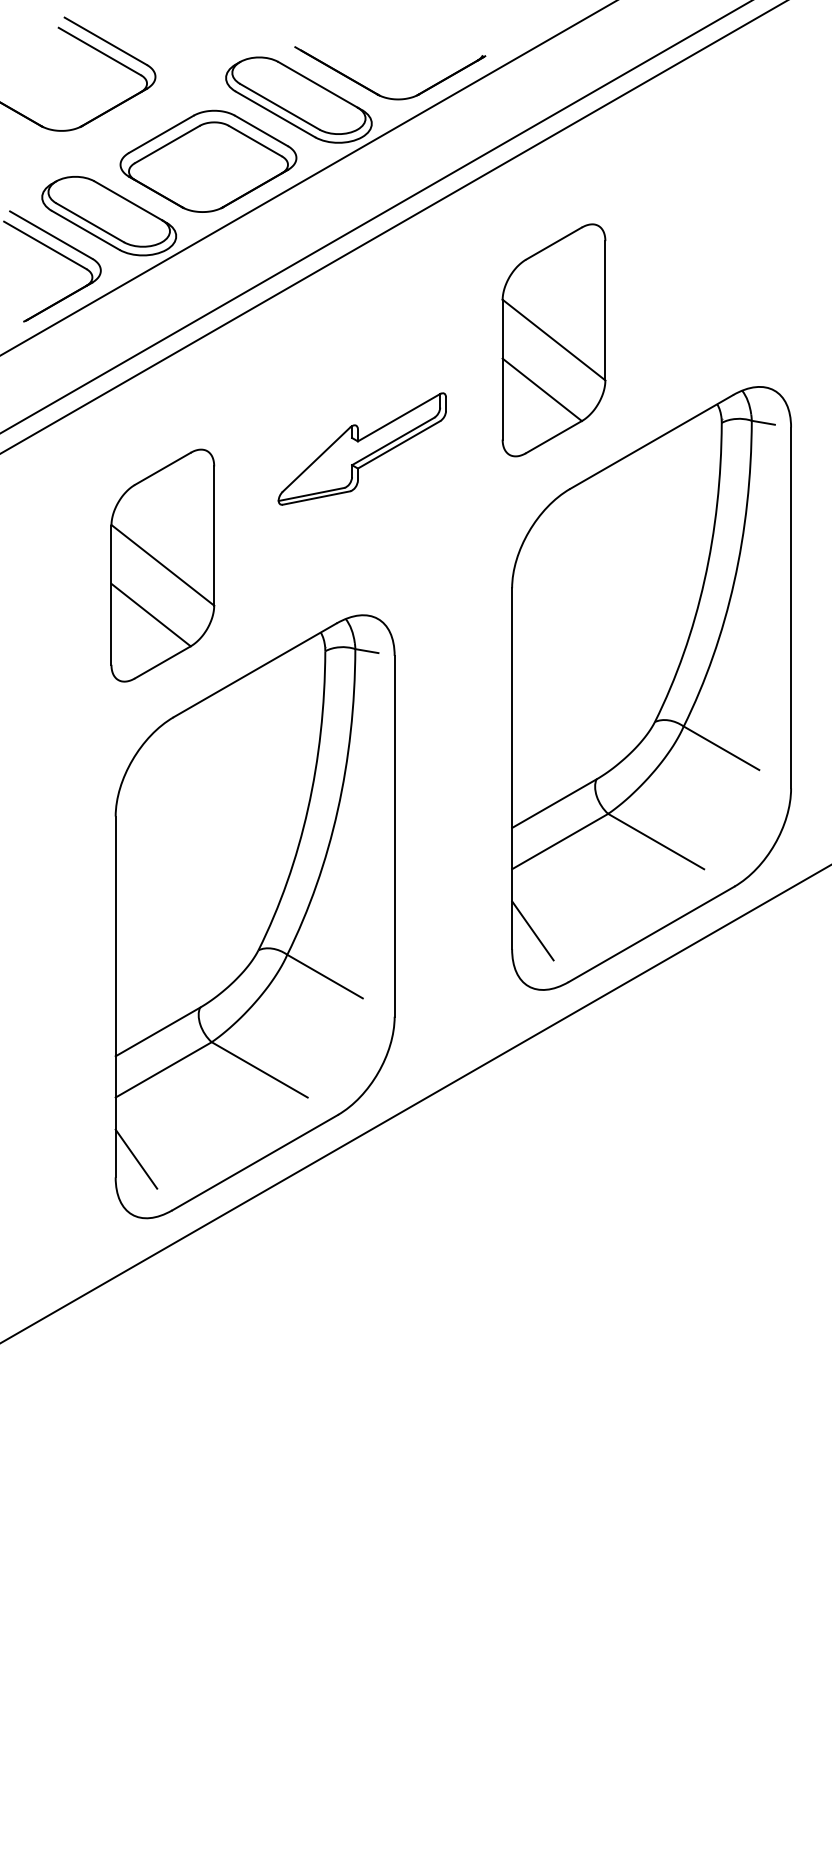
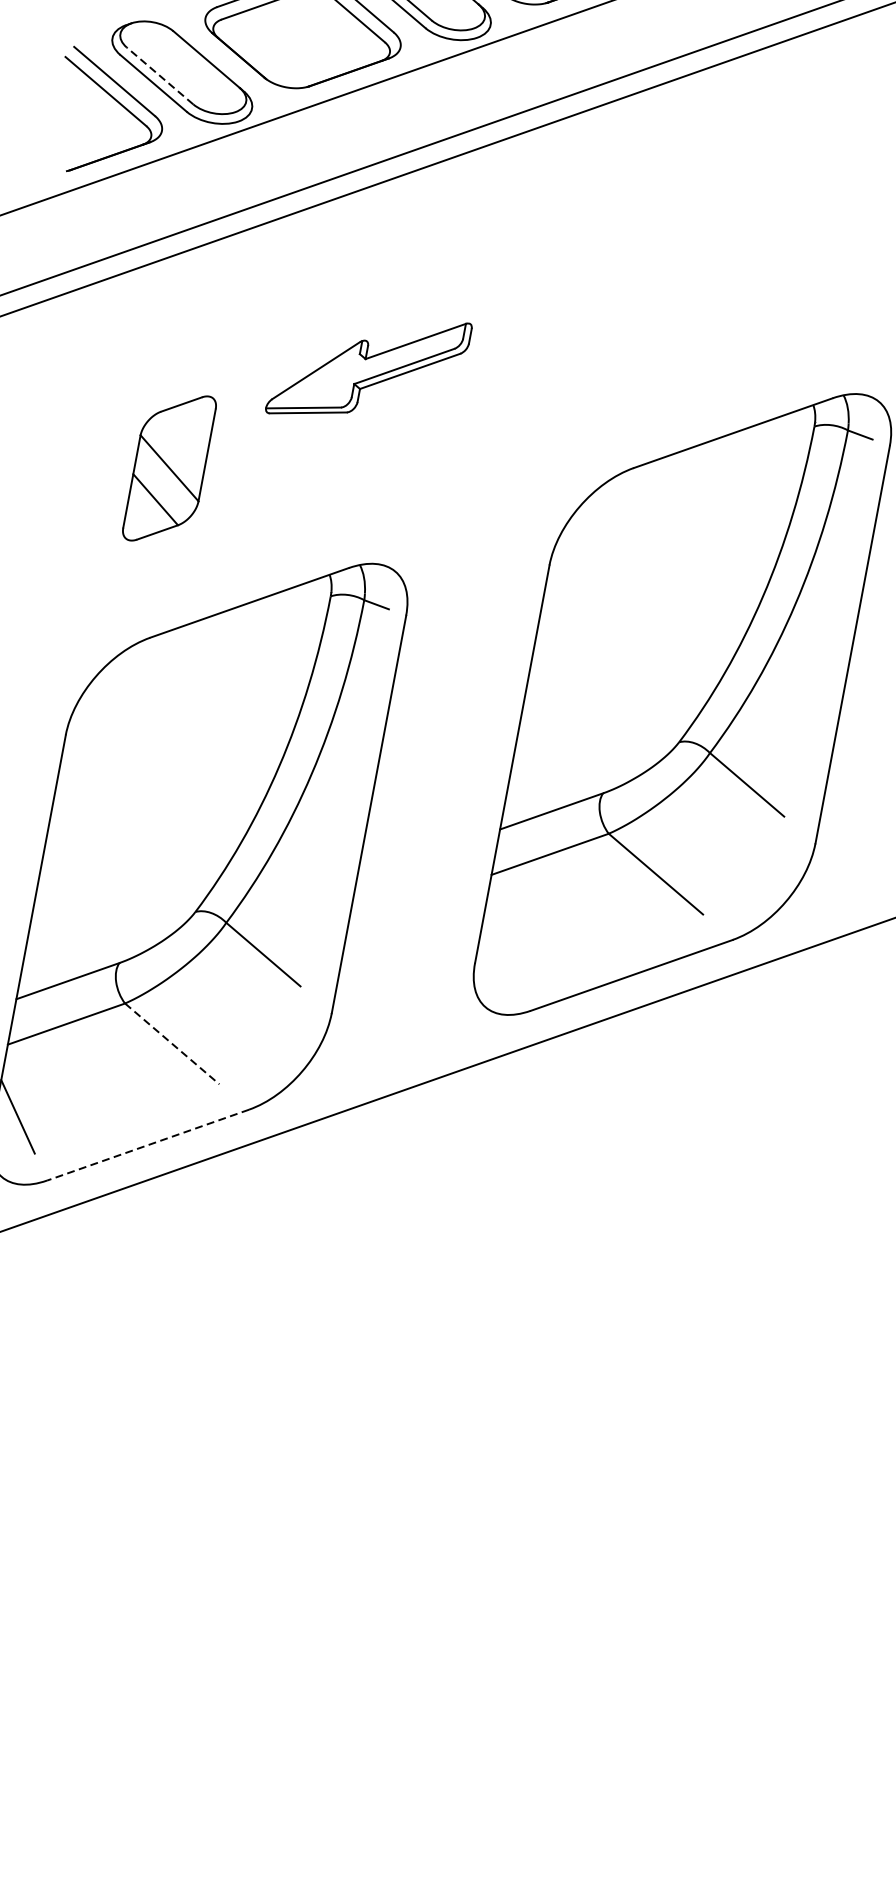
line: (90, 222) -> (160, 75), solid -> dashed
part: (553, 340) -> (646, 301), removed
part: (361, 448) -> (368, 367), moved
part: (162, 565) -> (169, 468), size x0.6
line: (532, 930) -> (501, 946), removed
line: (260, 1070) -> (172, 1044), solid -> dashed
line: (255, 1162) -> (148, 1145), solid -> dashed

